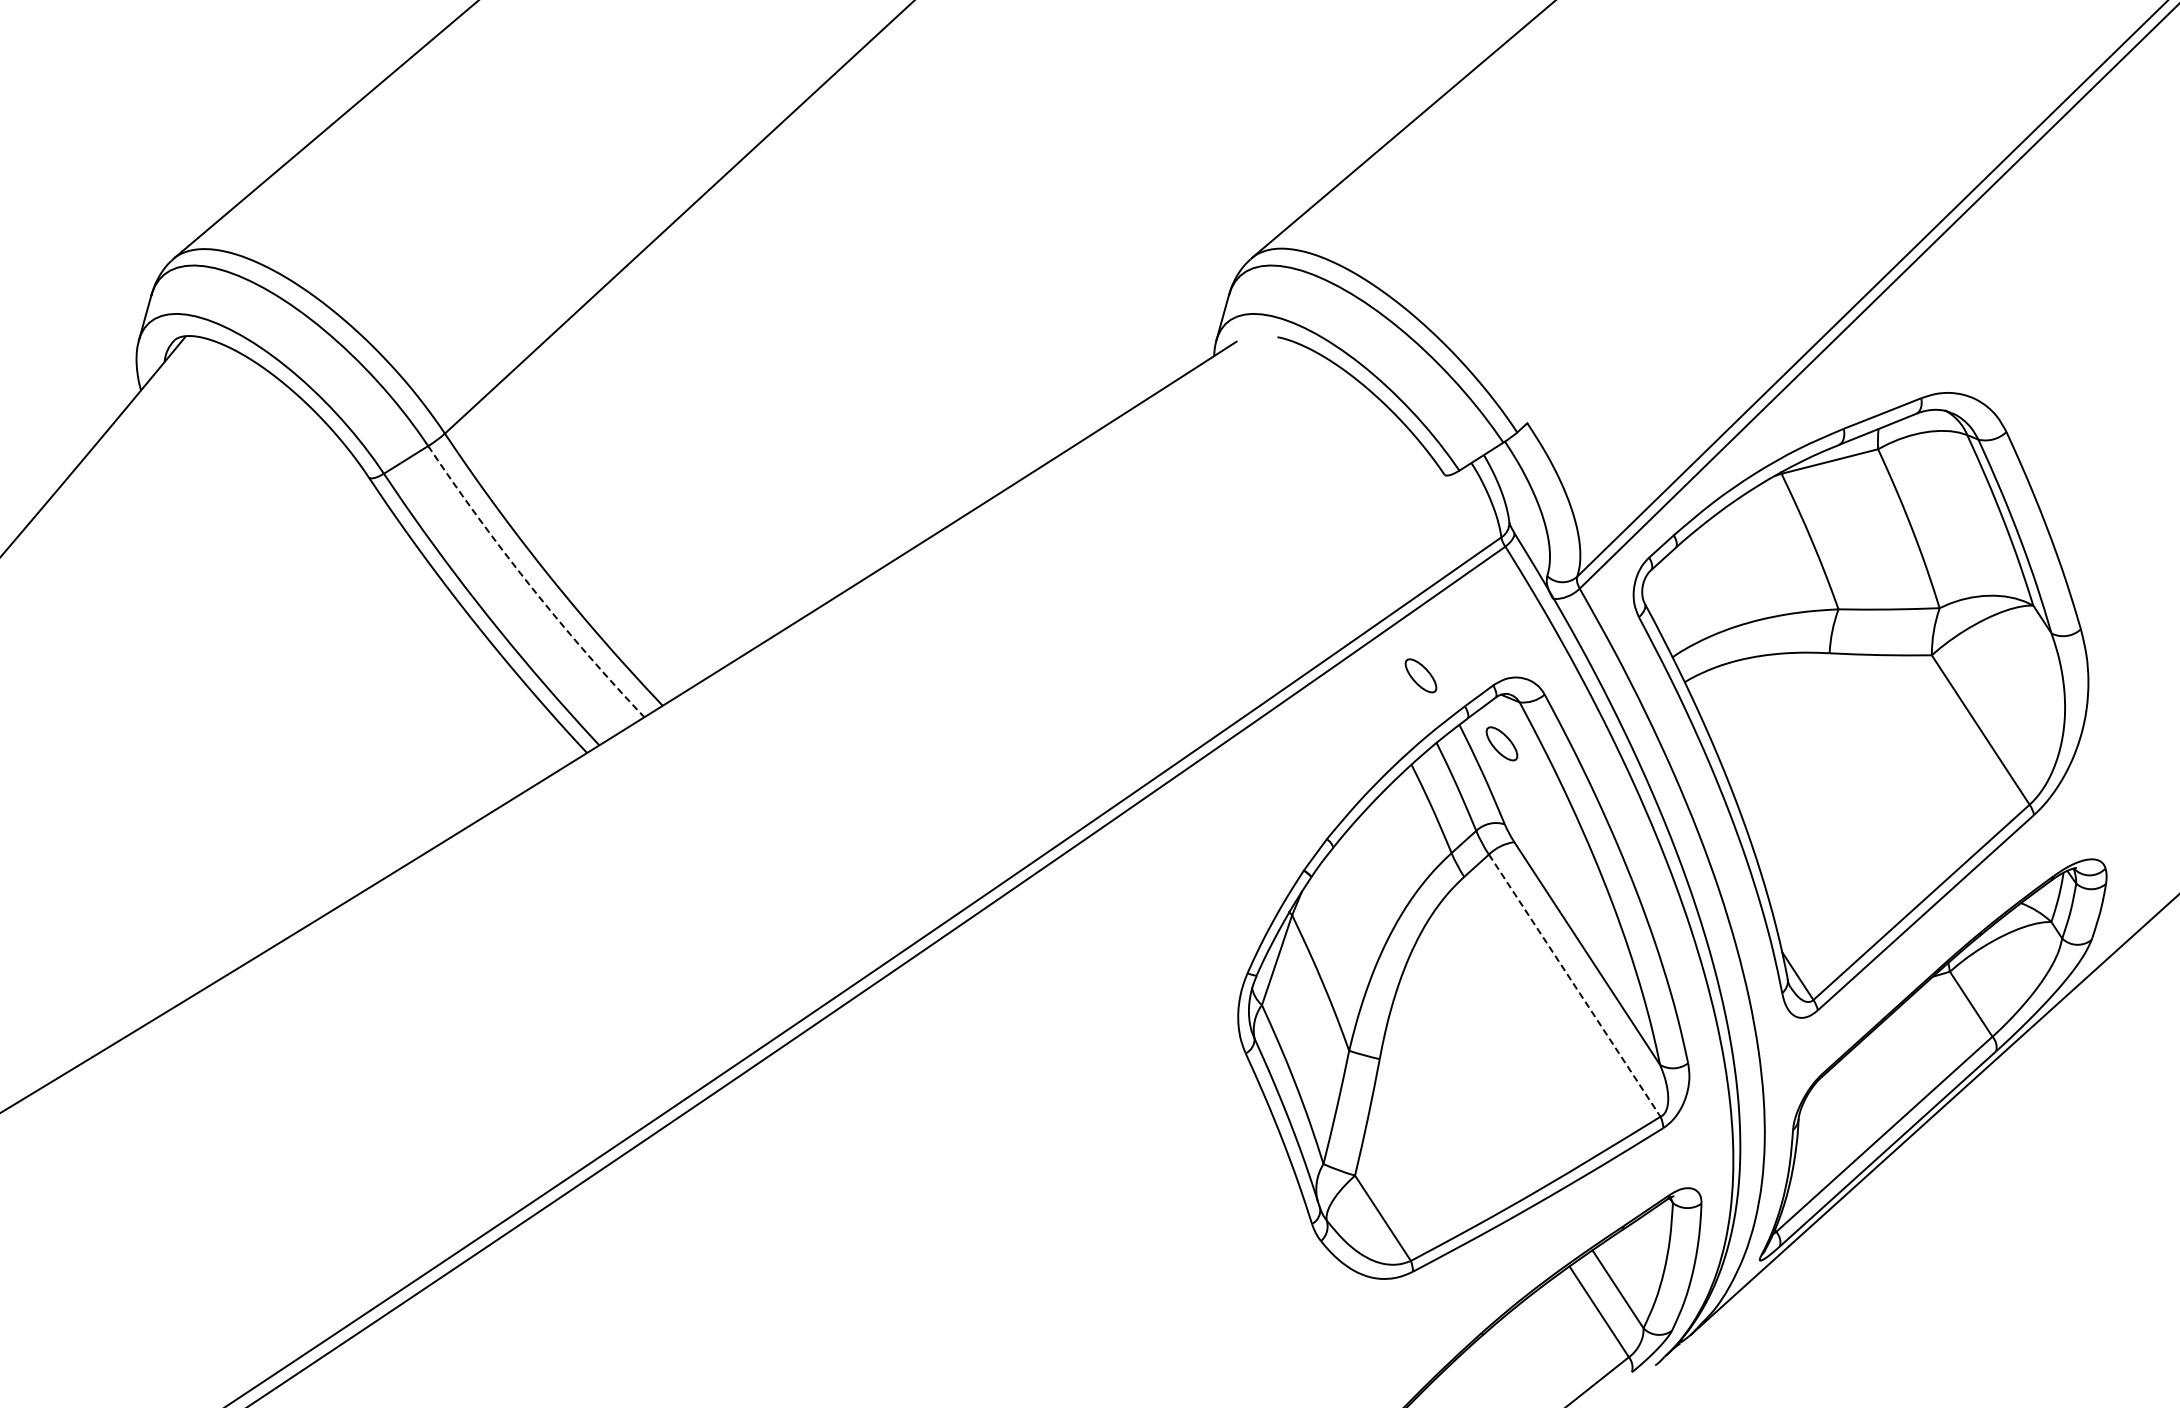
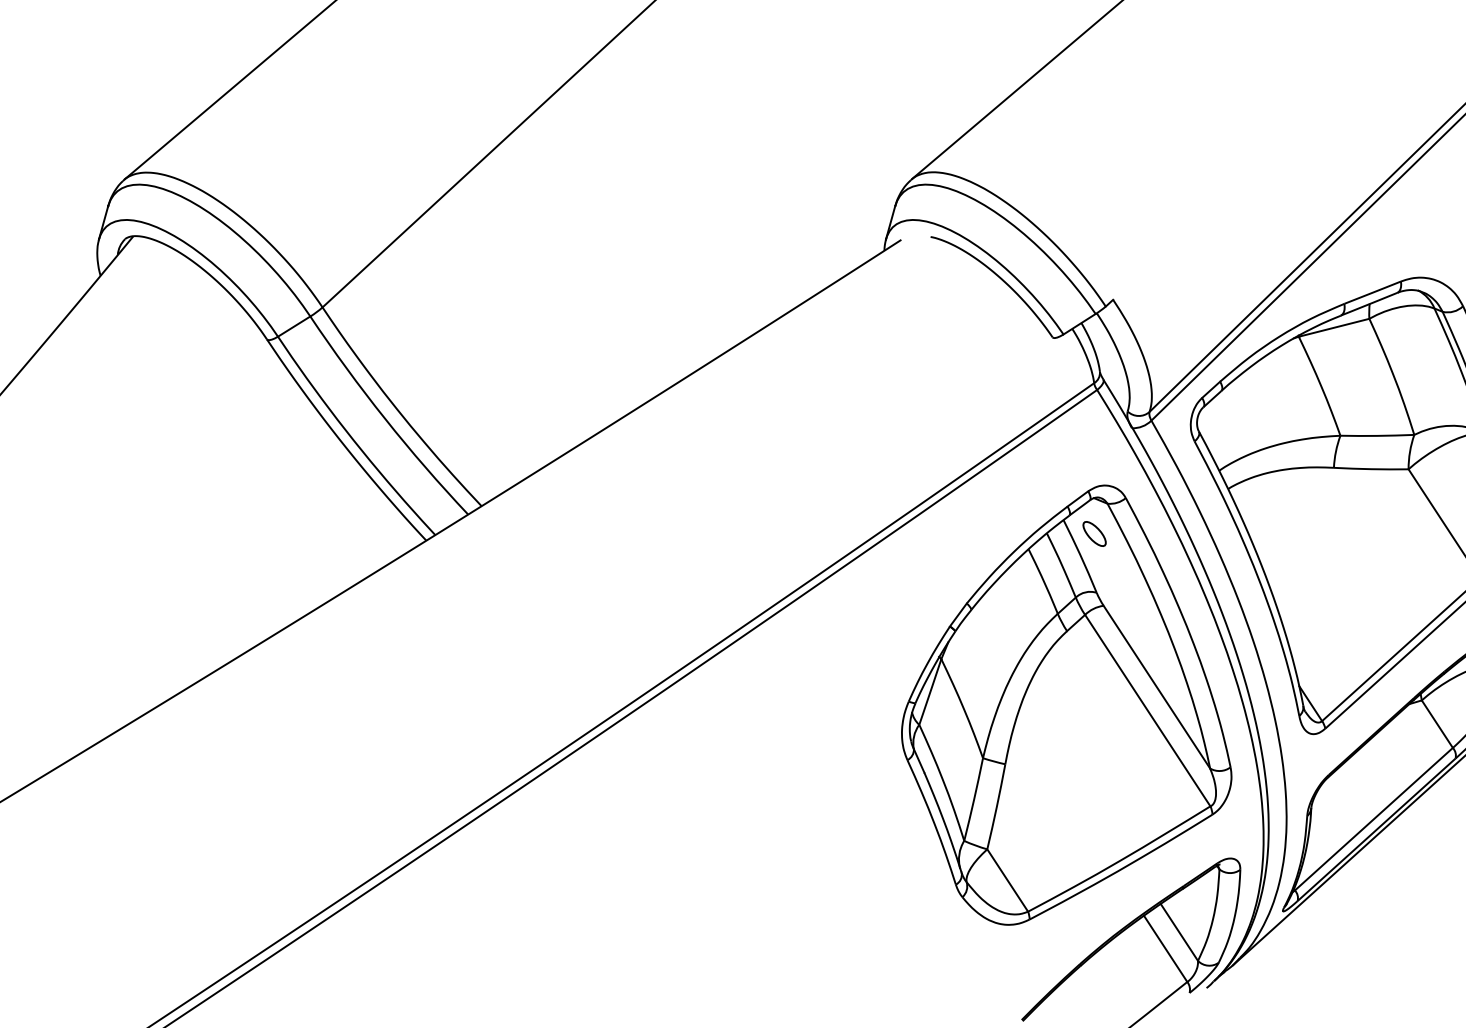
arc: (530, 586) -> (385, 419), dashed -> solid
part: (1420, 675) -> (1035, 484), removed
line: (1574, 985) -> (1147, 710), dashed -> solid

